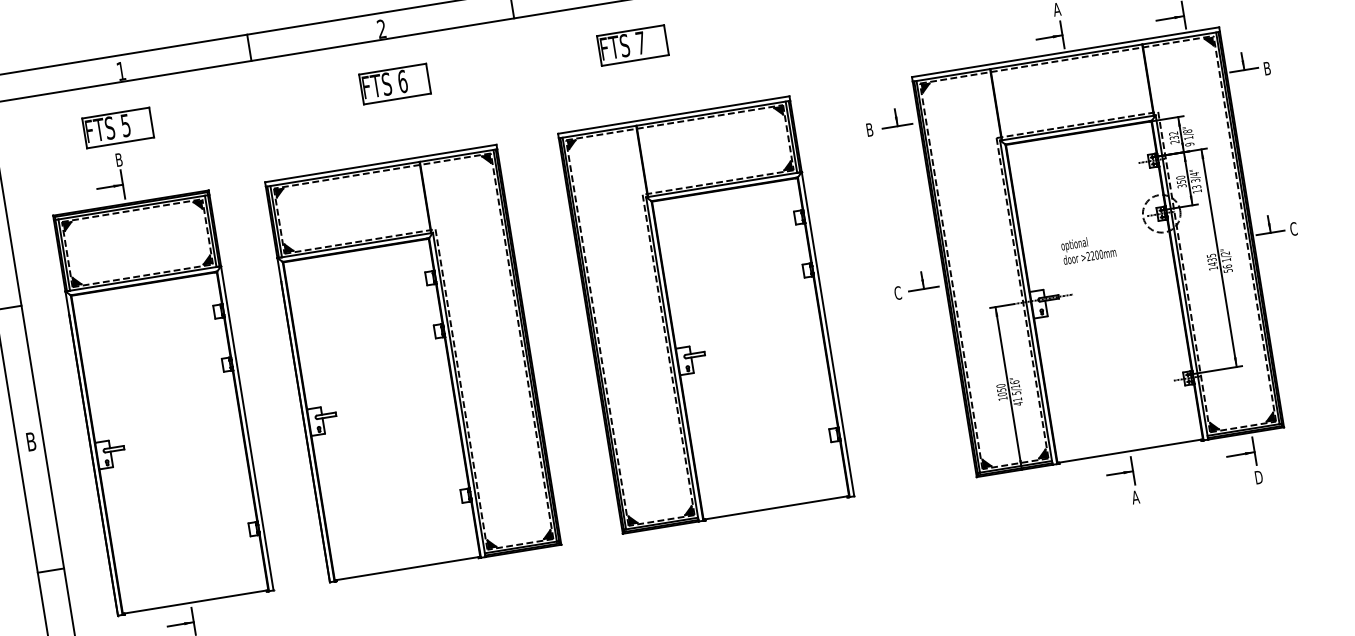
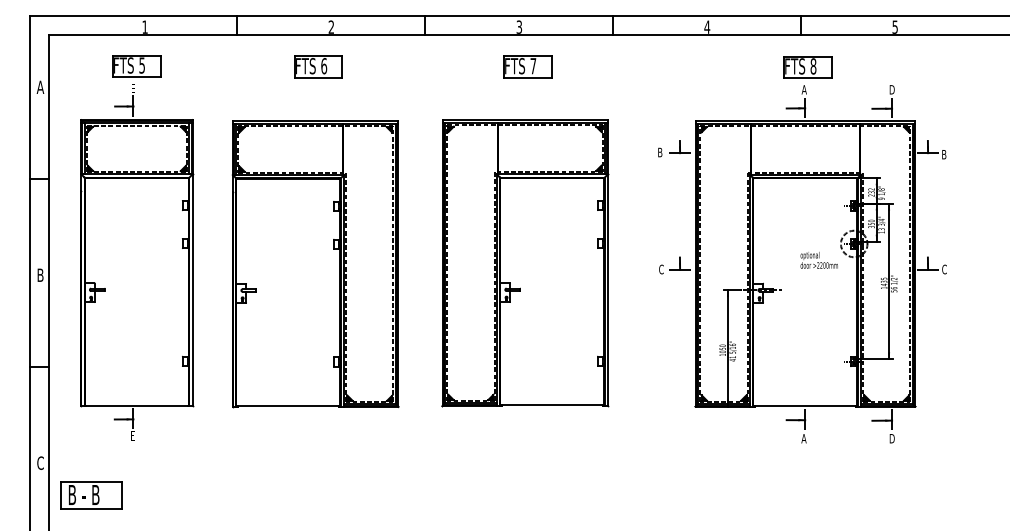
part: (632, 44) -> (527, 66), moved
part: (394, 83) -> (318, 66), moved
text: (118, 159) -> (133, 88), B -> E
text: (1087, 249) -> (818, 260), moved

